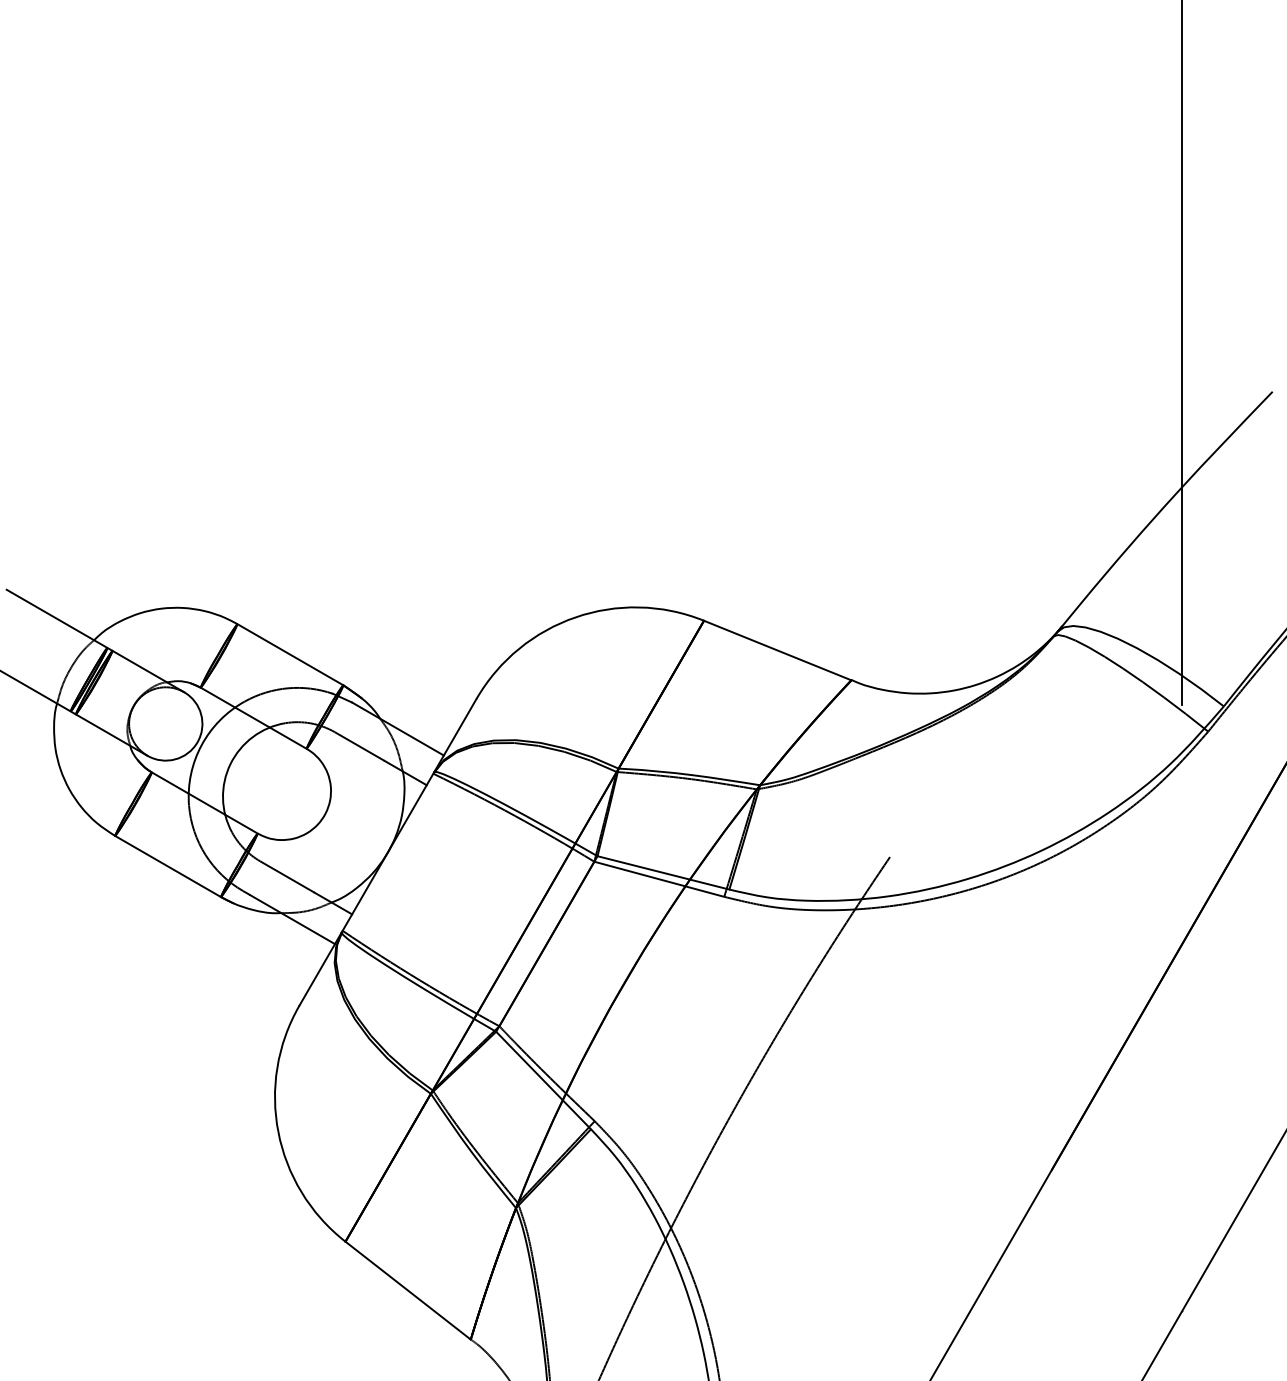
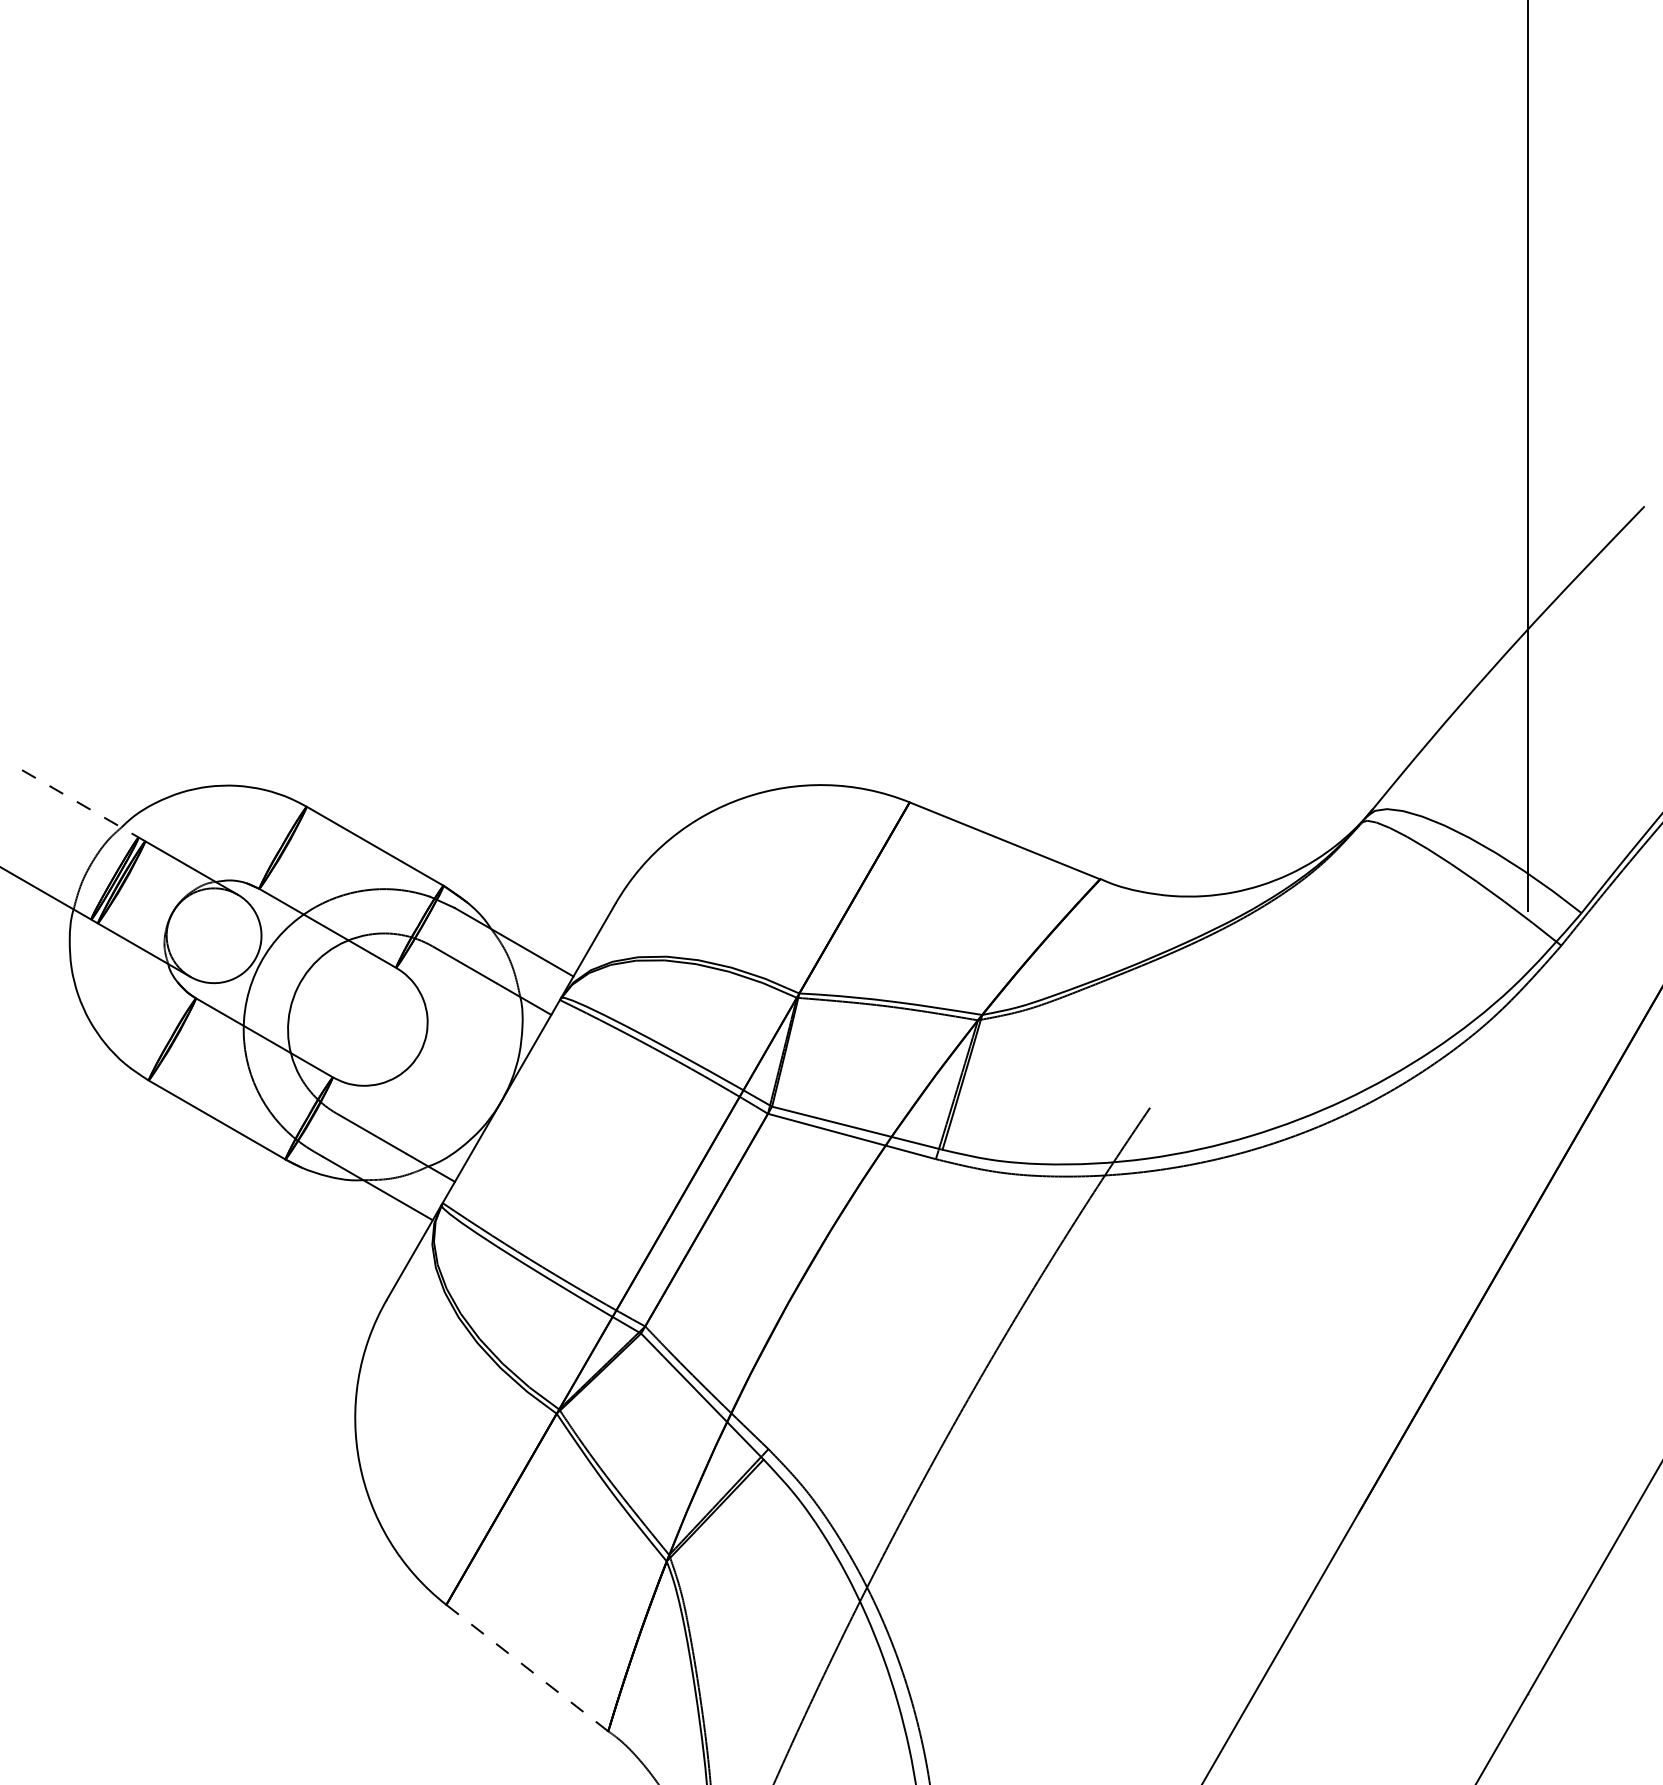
line: (59, 620) -> (76, 802), solid -> dashed
line: (408, 1290) -> (527, 1667), solid -> dashed

